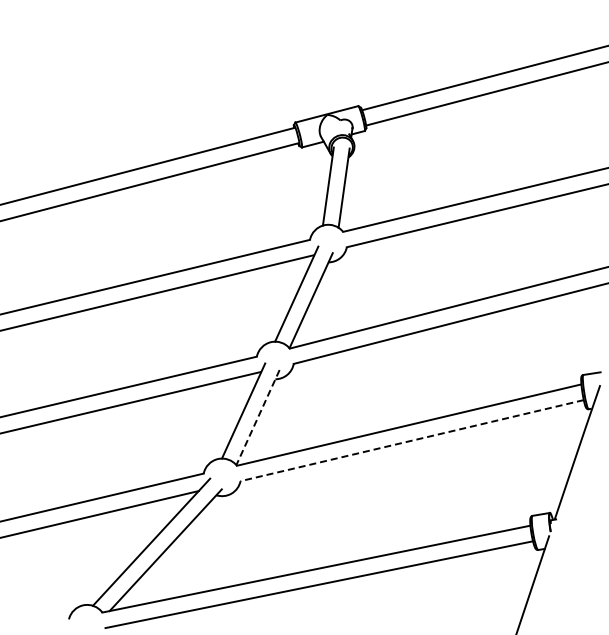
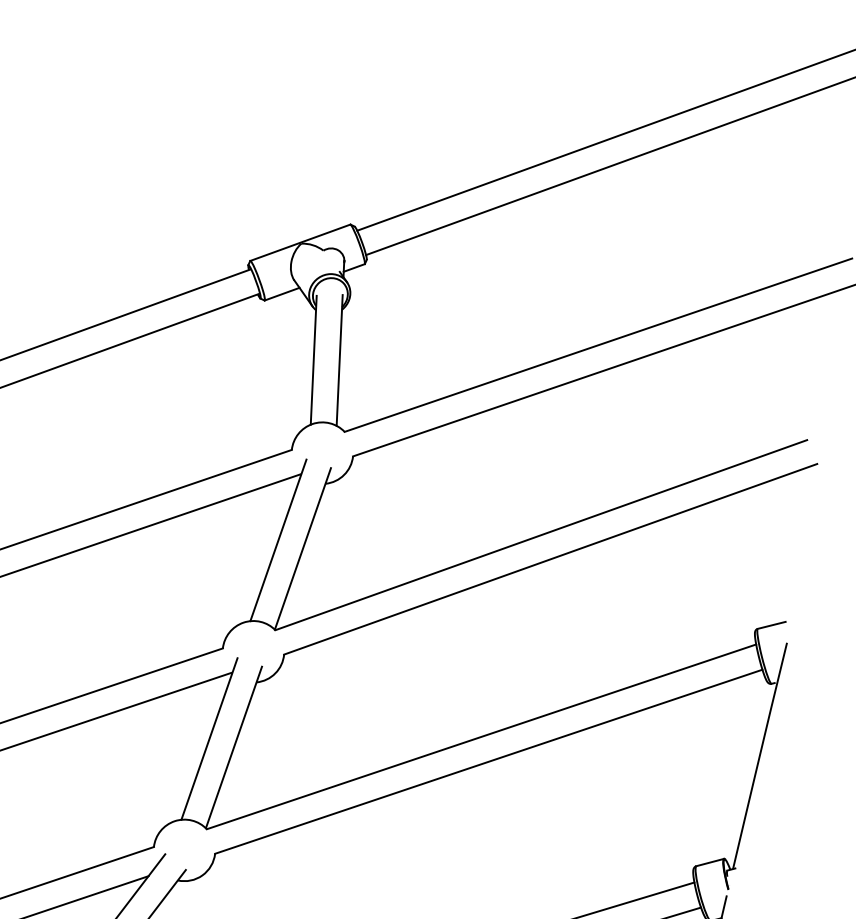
line: (257, 418) -> (233, 749), dashed -> solid
line: (411, 440) -> (487, 761), dashed -> solid

